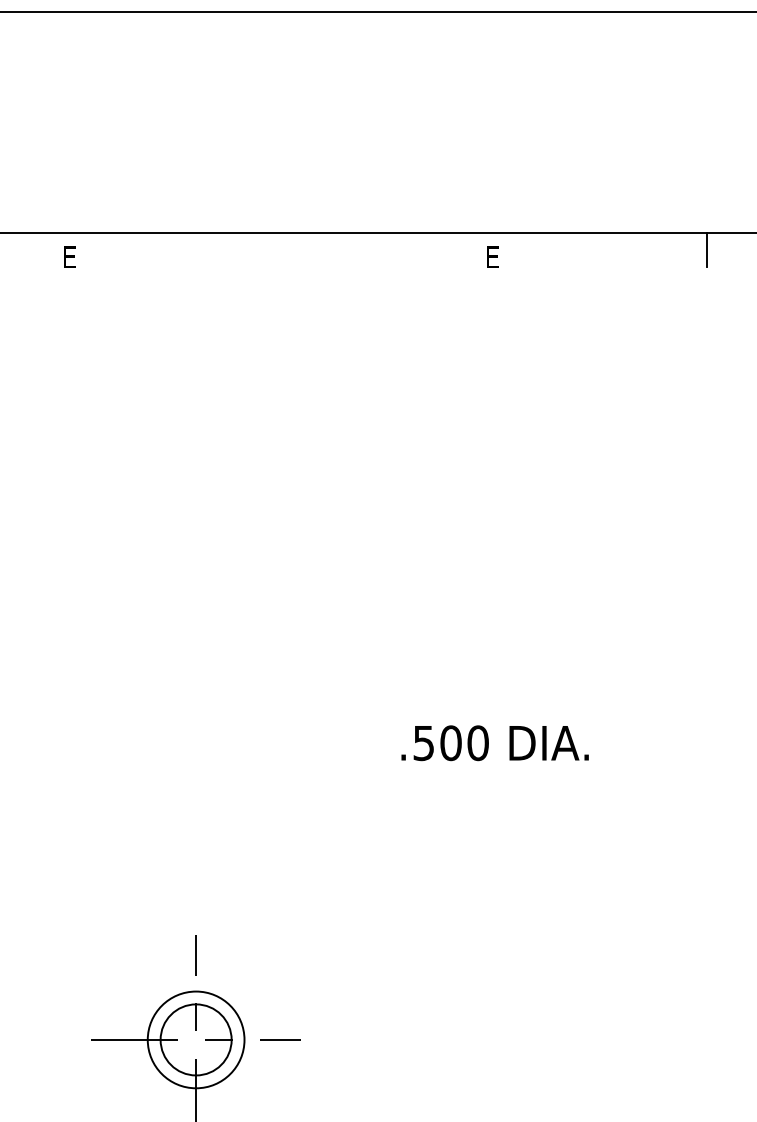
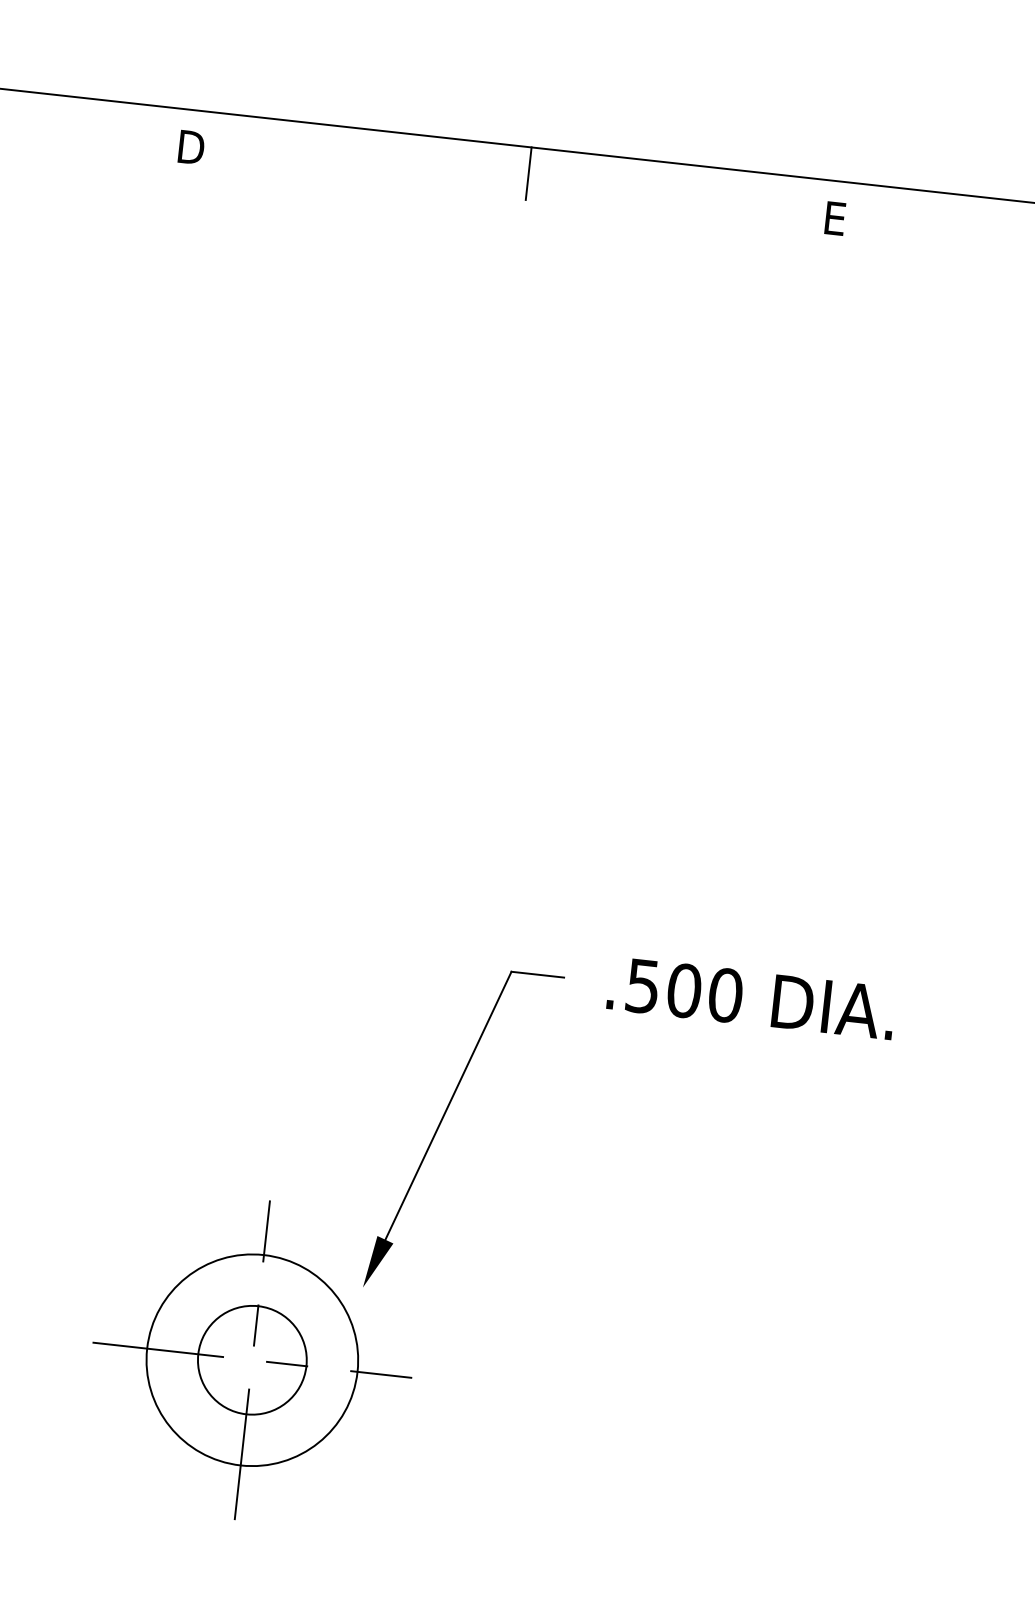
line: (290, 249) -> (528, 172), added
text: (69, 256) -> (191, 146), E -> D
text: (494, 743) -> (750, 998), moved
part: (303, 869) -> (444, 1118), added
circle: (196, 1039) -> (252, 1359), size x1.43

